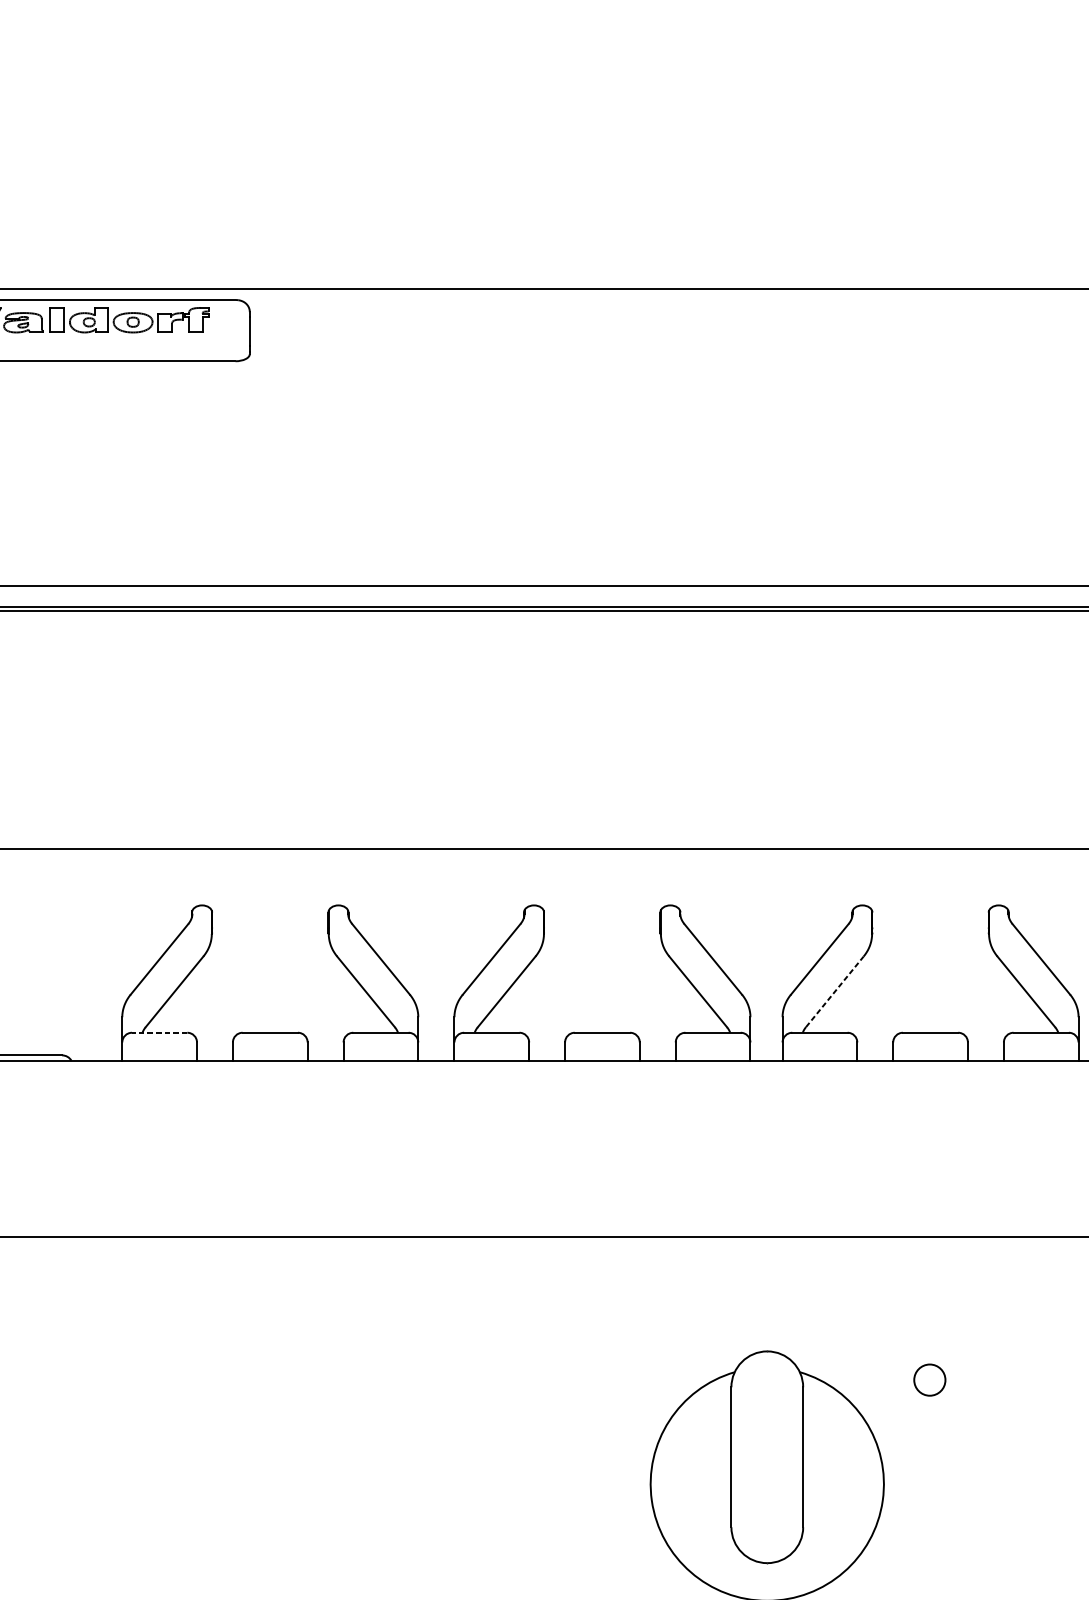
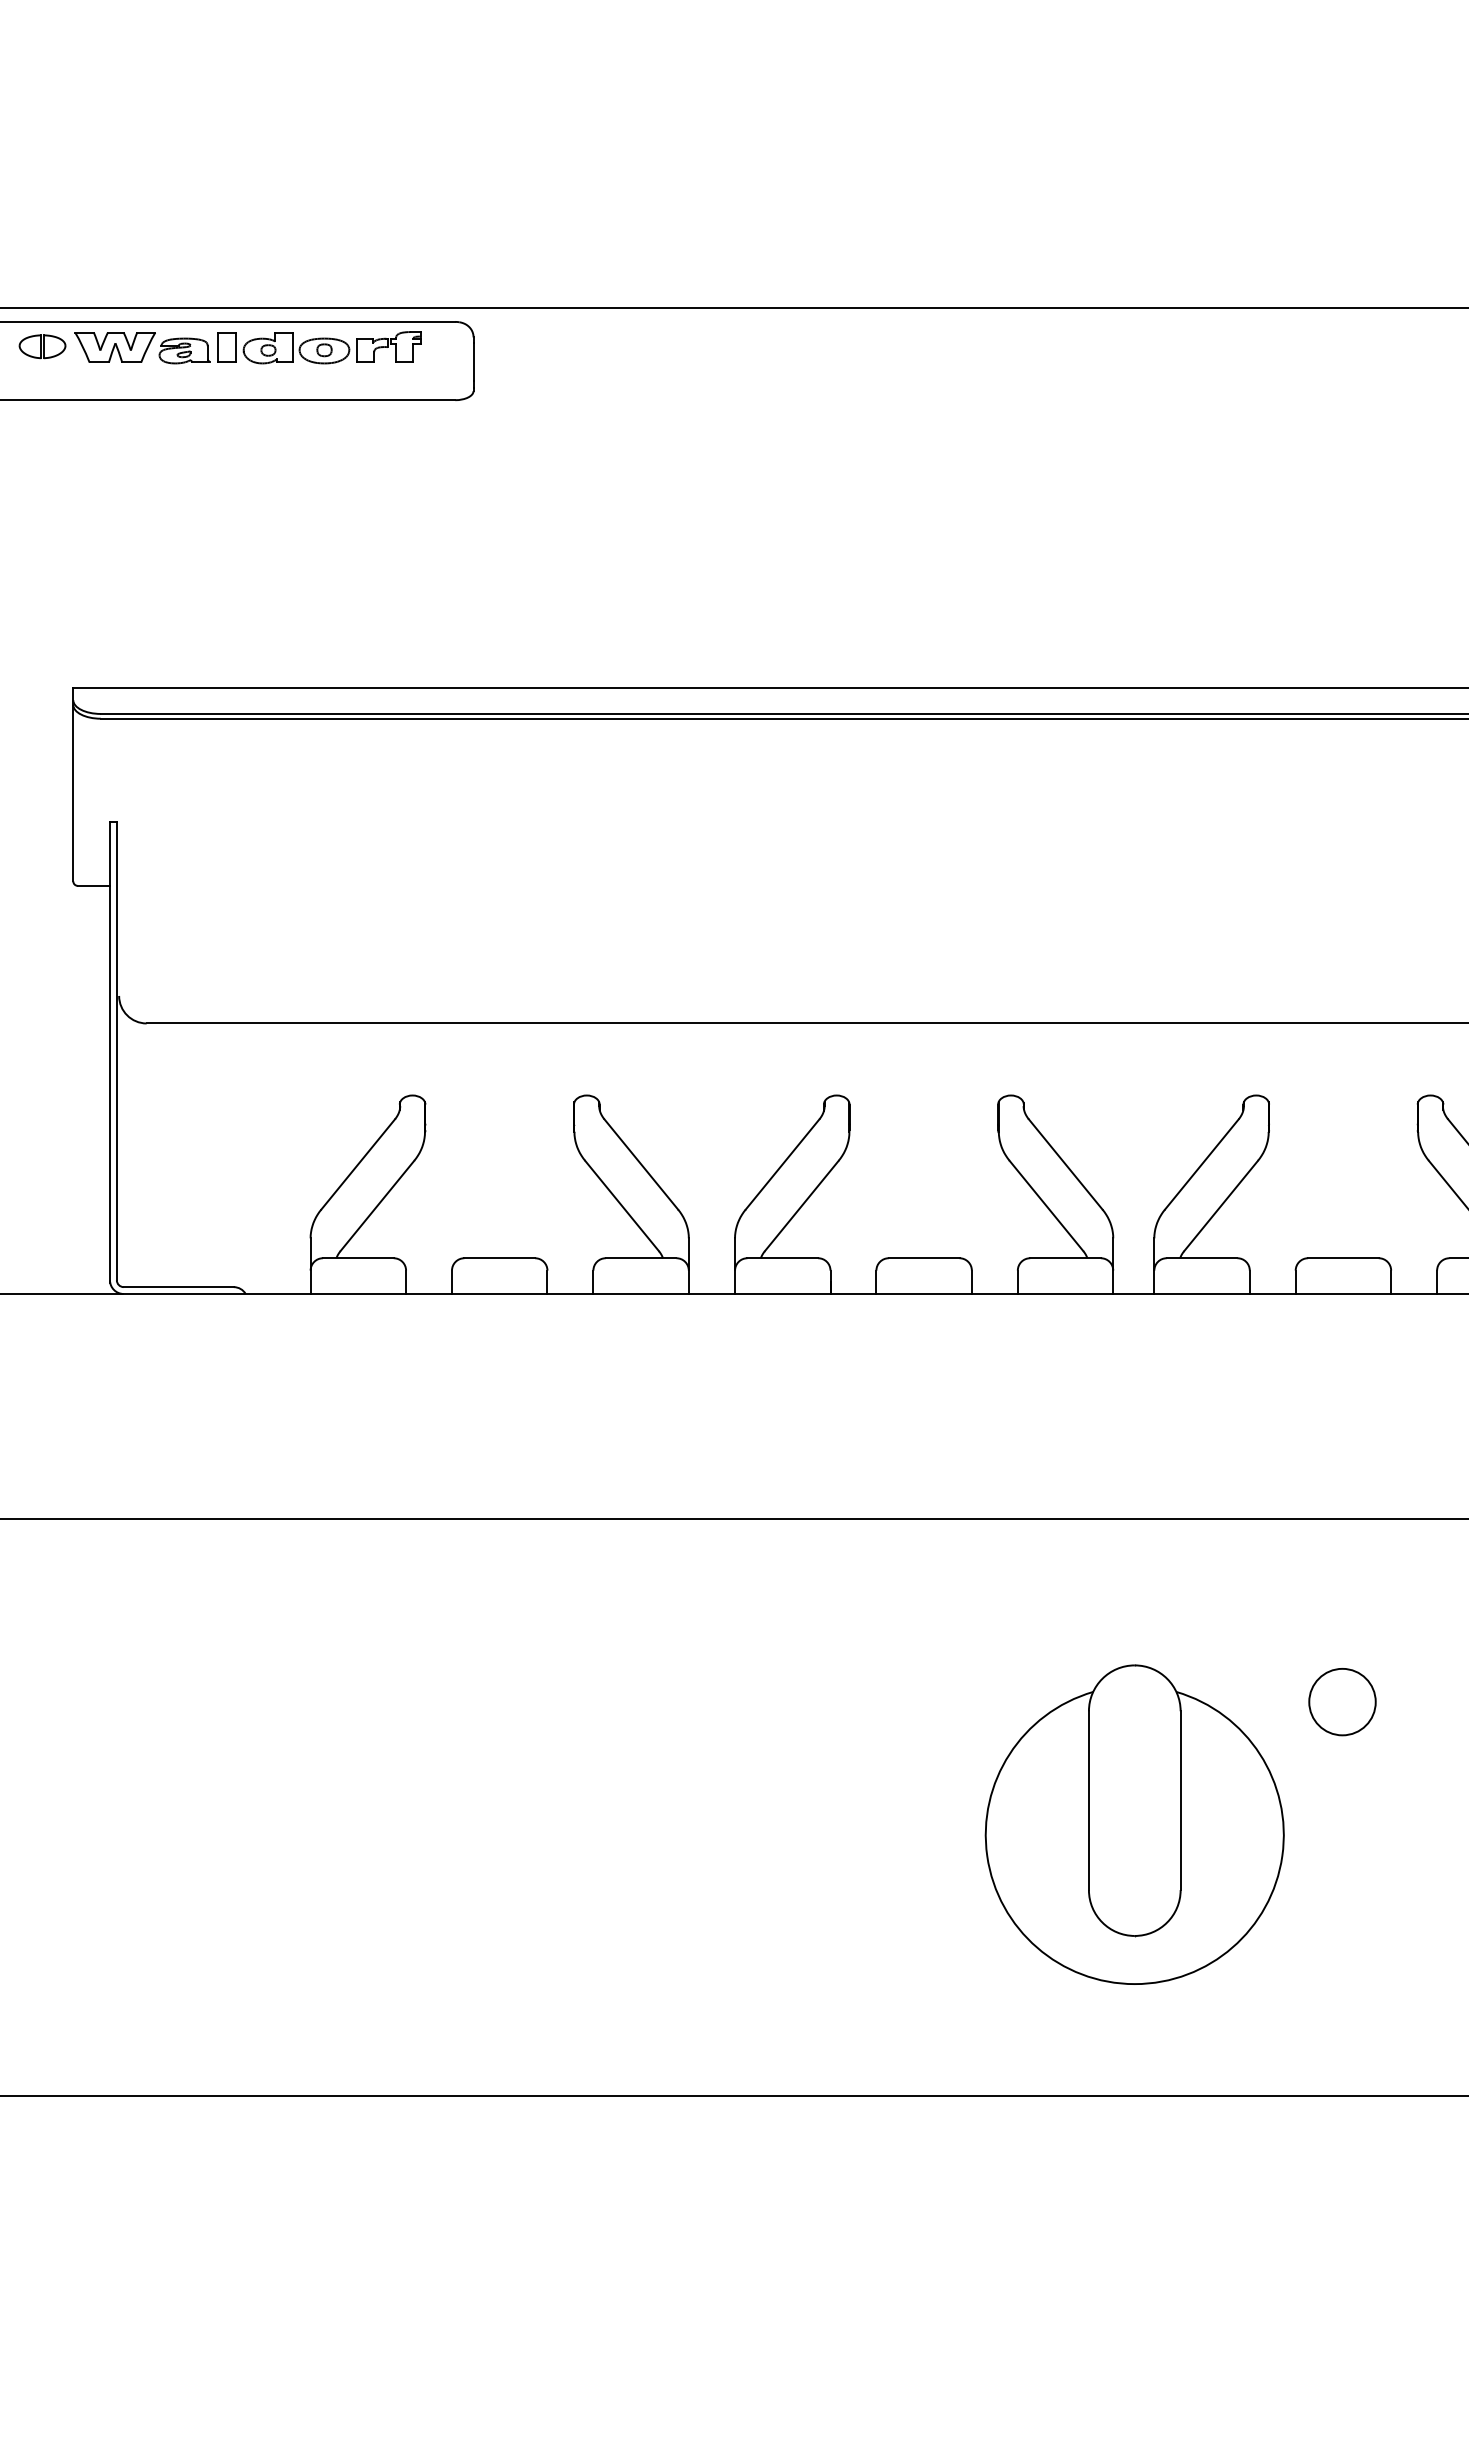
line: (835, 991) -> (1221, 1205), dashed -> solid
line: (158, 1032) -> (357, 1258), dashed -> solid
circle: (929, 1379) -> (1342, 1701), size x1.67

